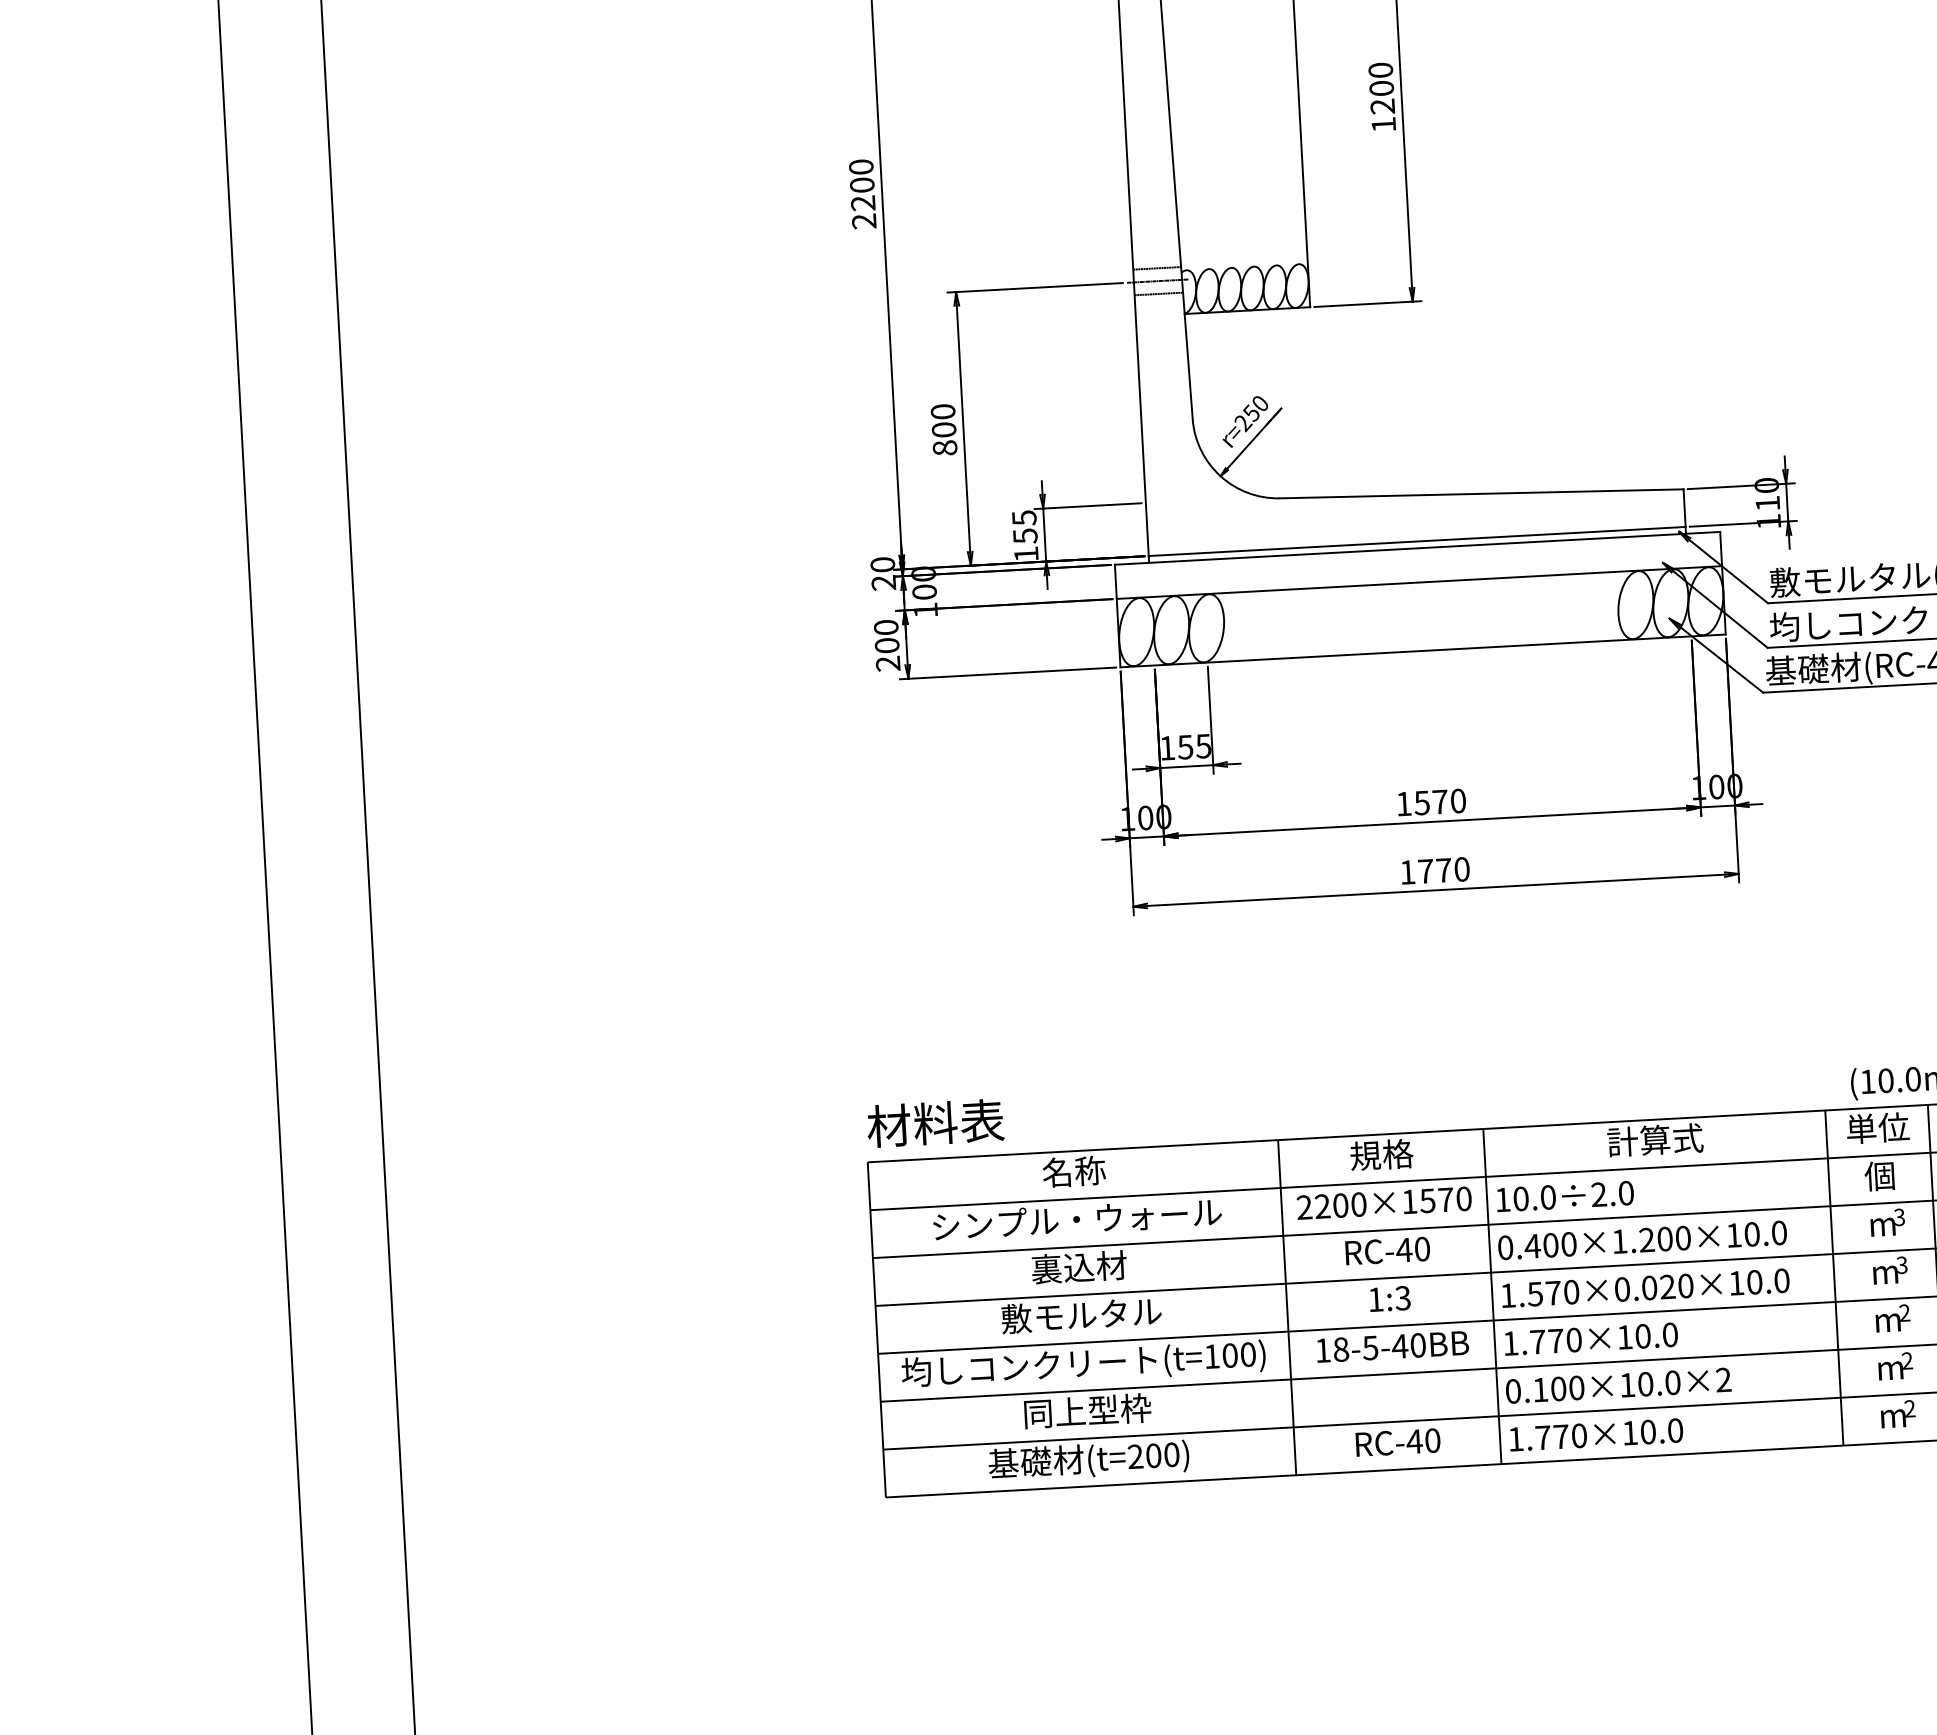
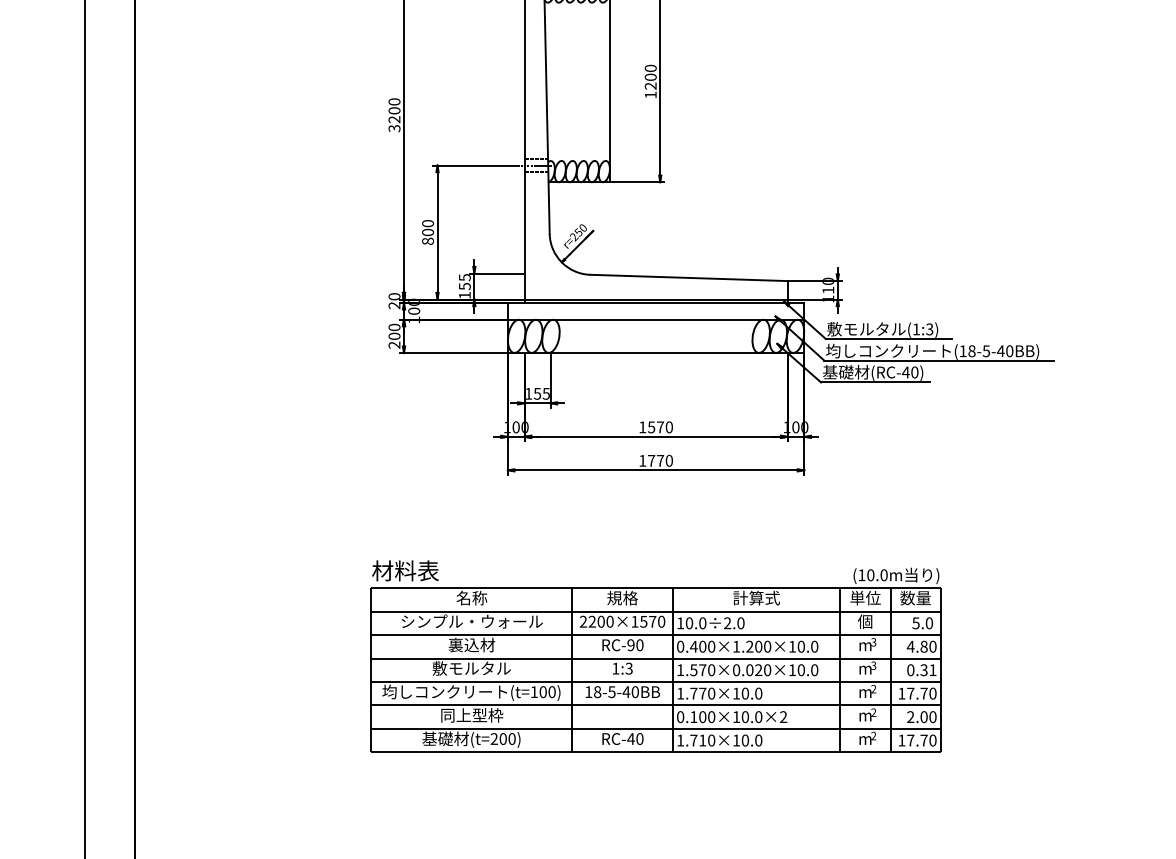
text: (864, 221) -> (394, 128), 2200 -> 3200
text: (1403, 1250) -> (630, 645), RC-40 -> RC-90
text: (1560, 1436) -> (702, 740), 1.770×10.0 -> 1.710×10.0

